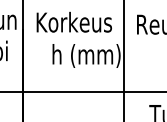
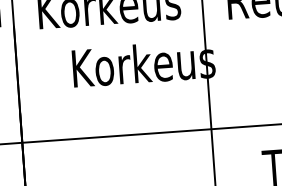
text: (90, 55) -> (144, 65), h (mm) -> Korkeus

